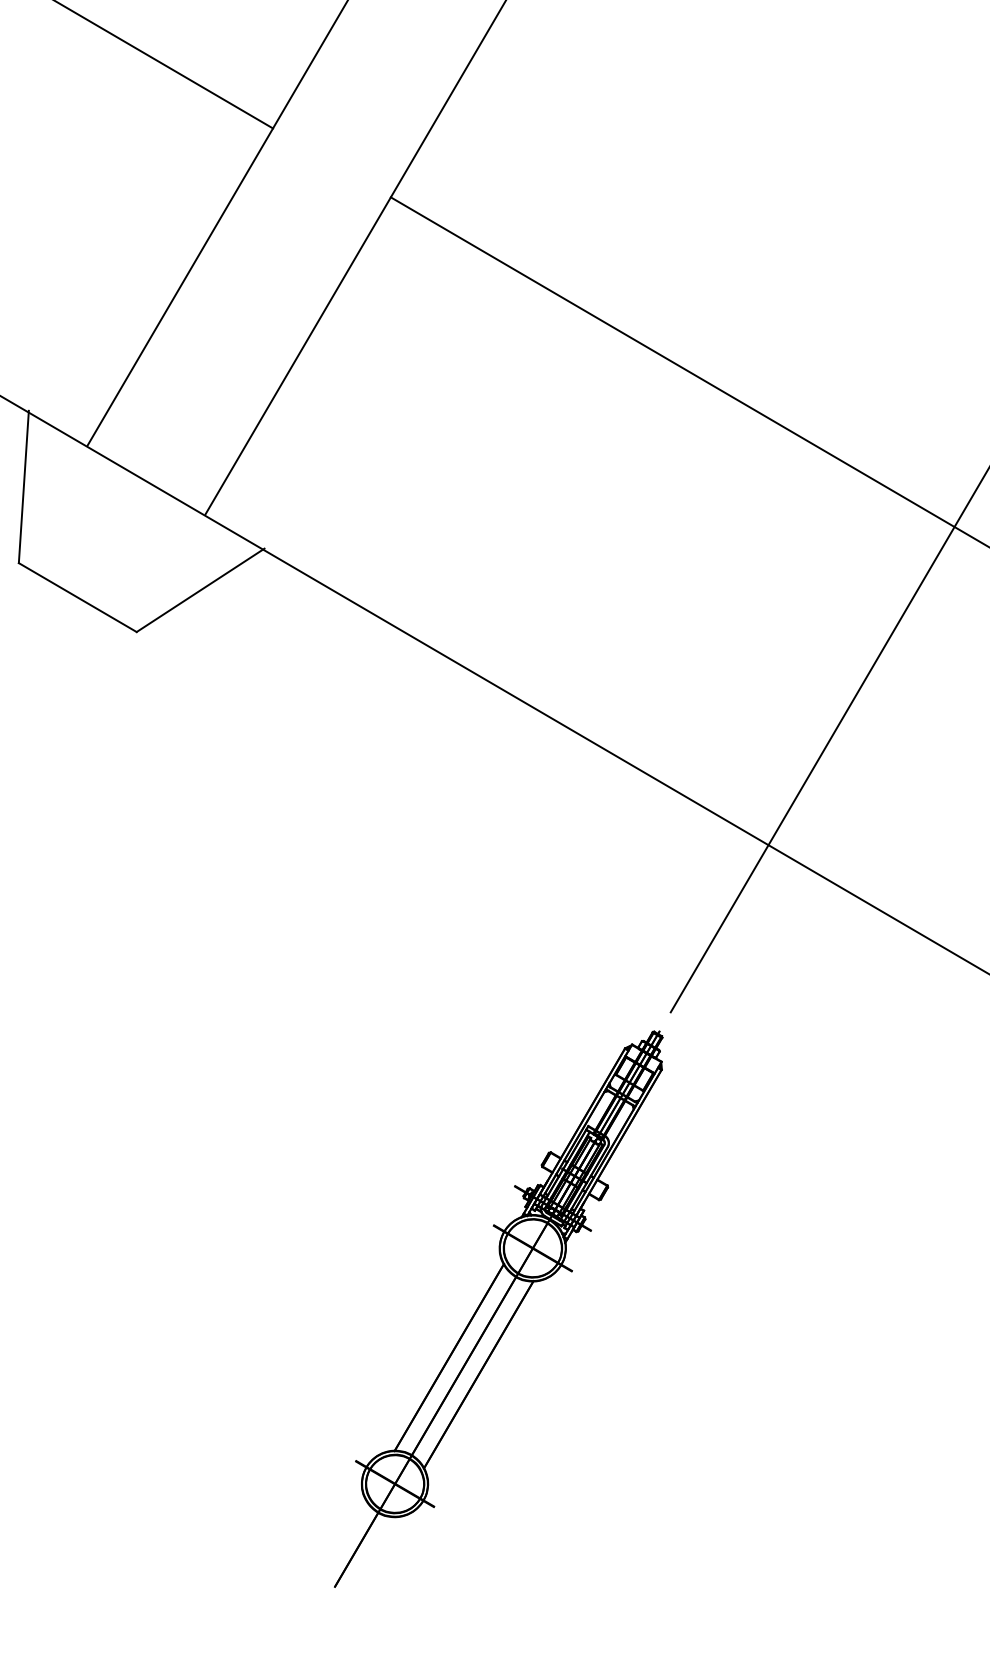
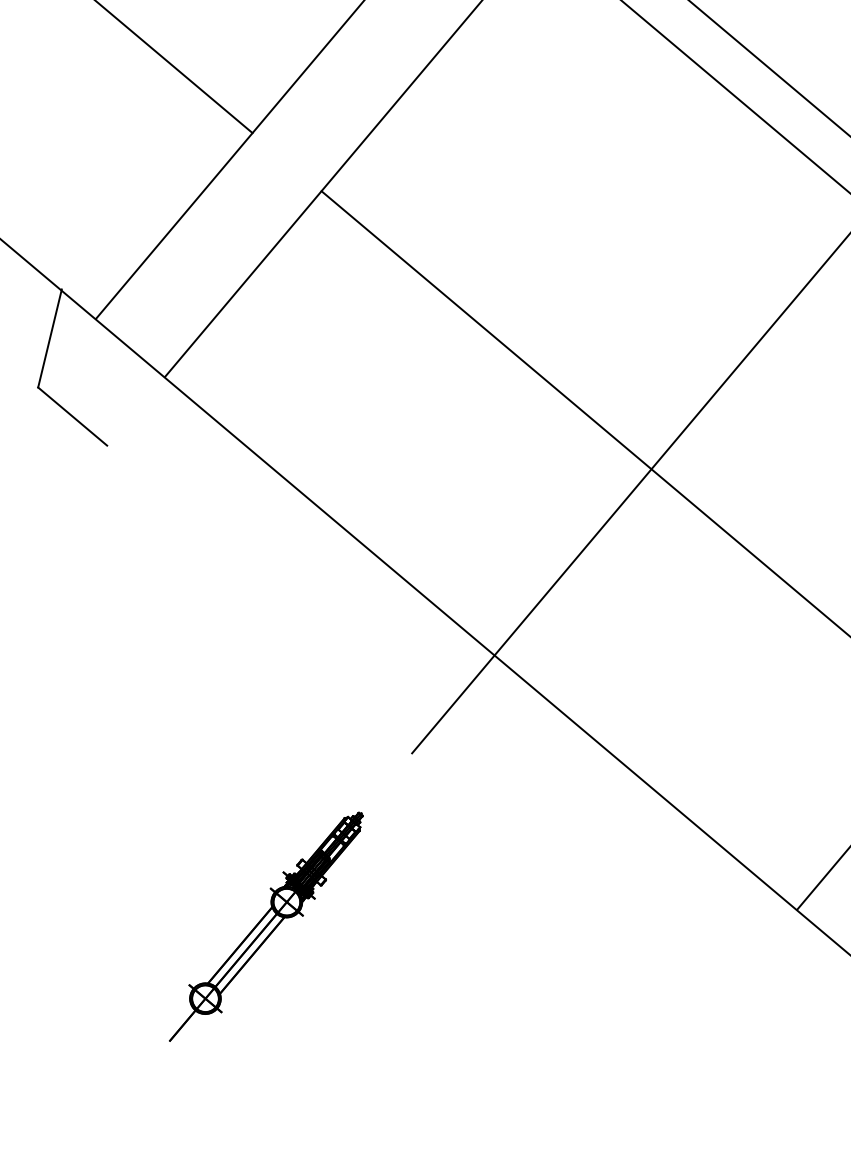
line: (200, 590) -> (153, 425), removed
part: (496, 1308) -> (265, 926), size x0.7

